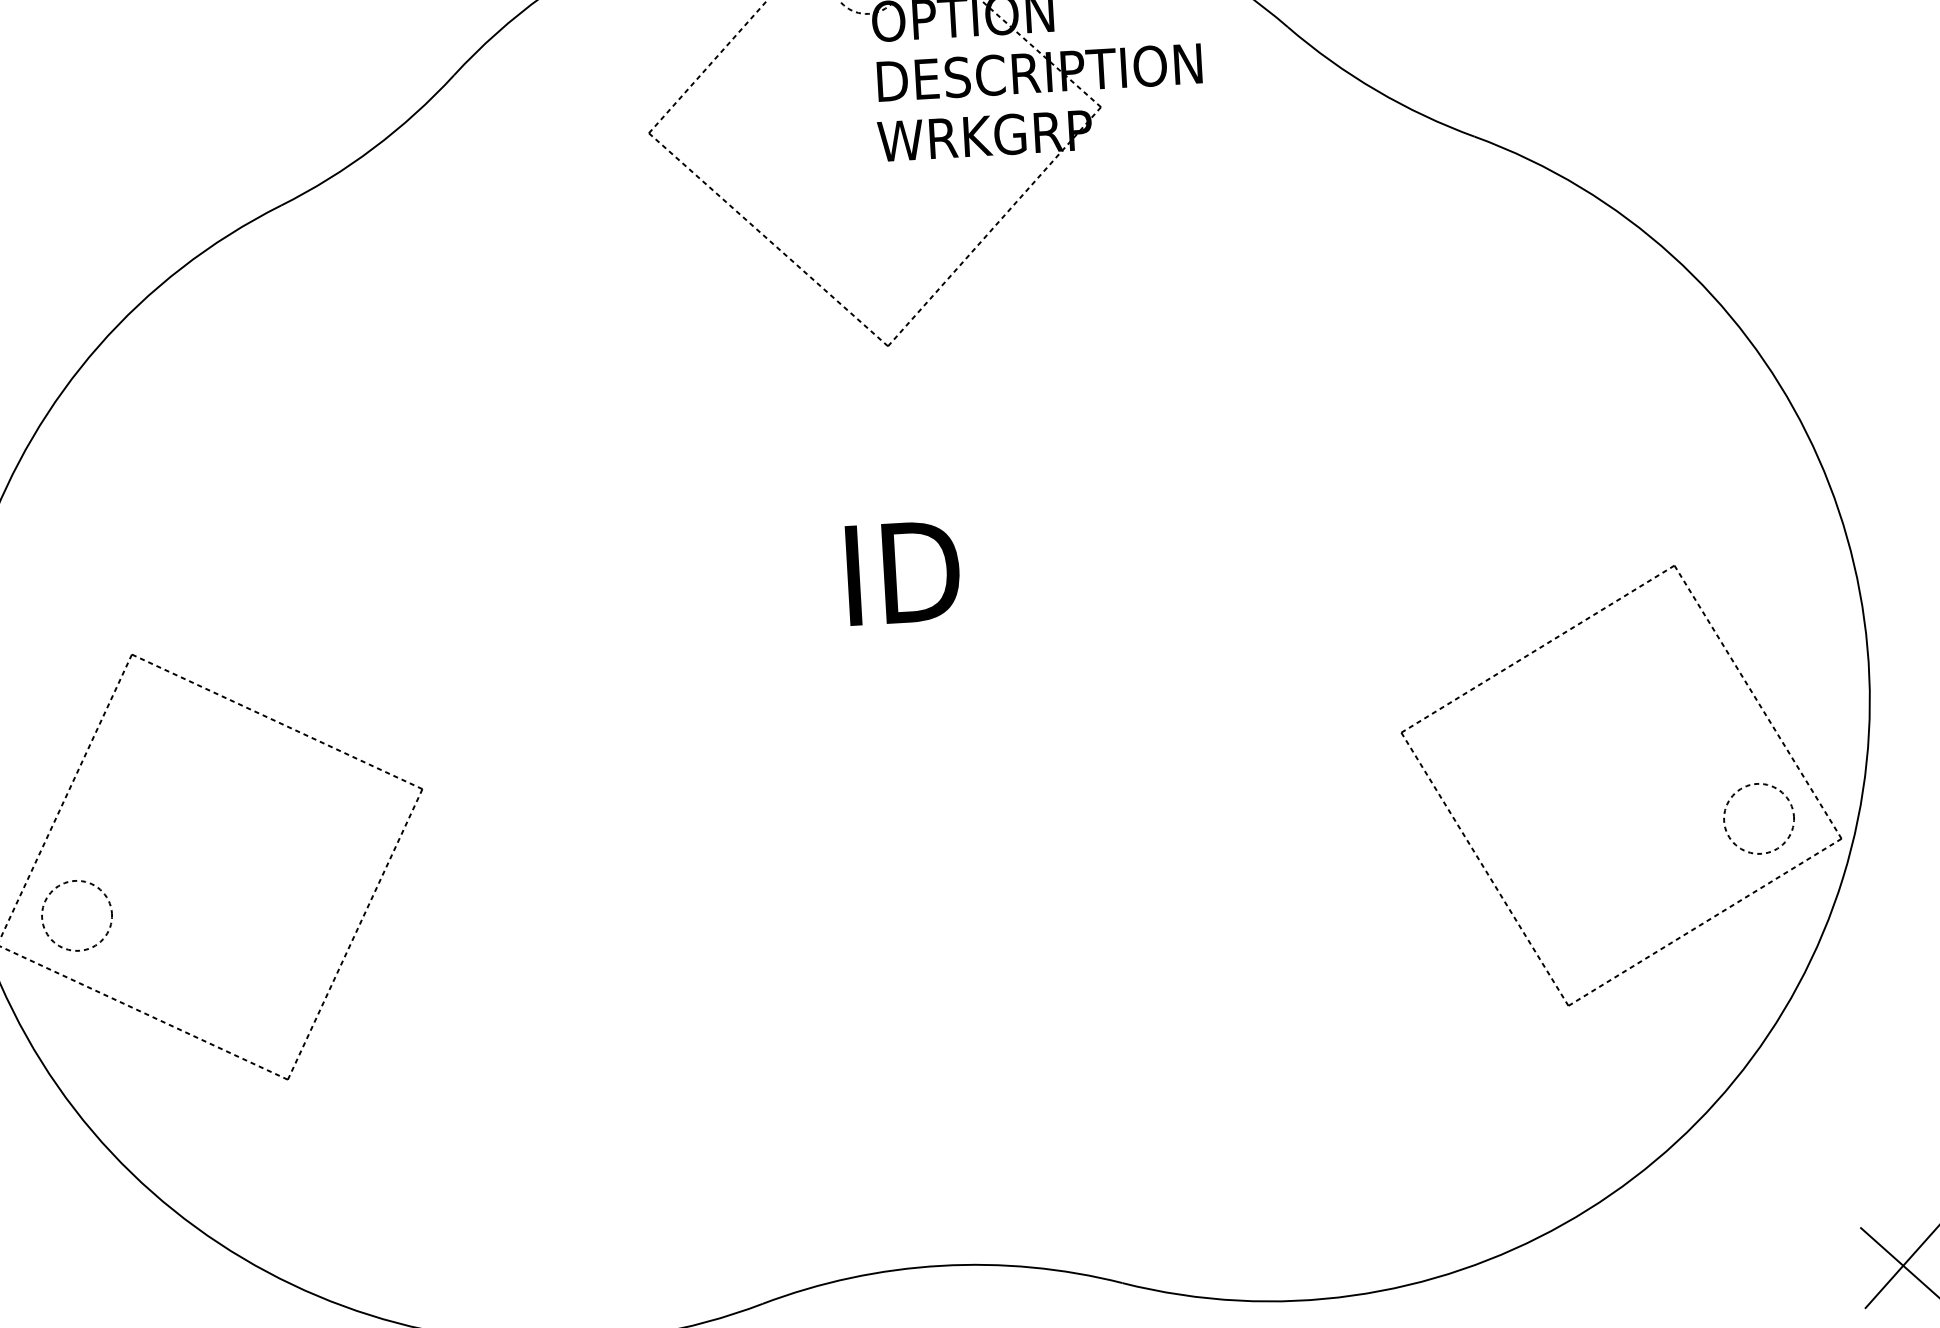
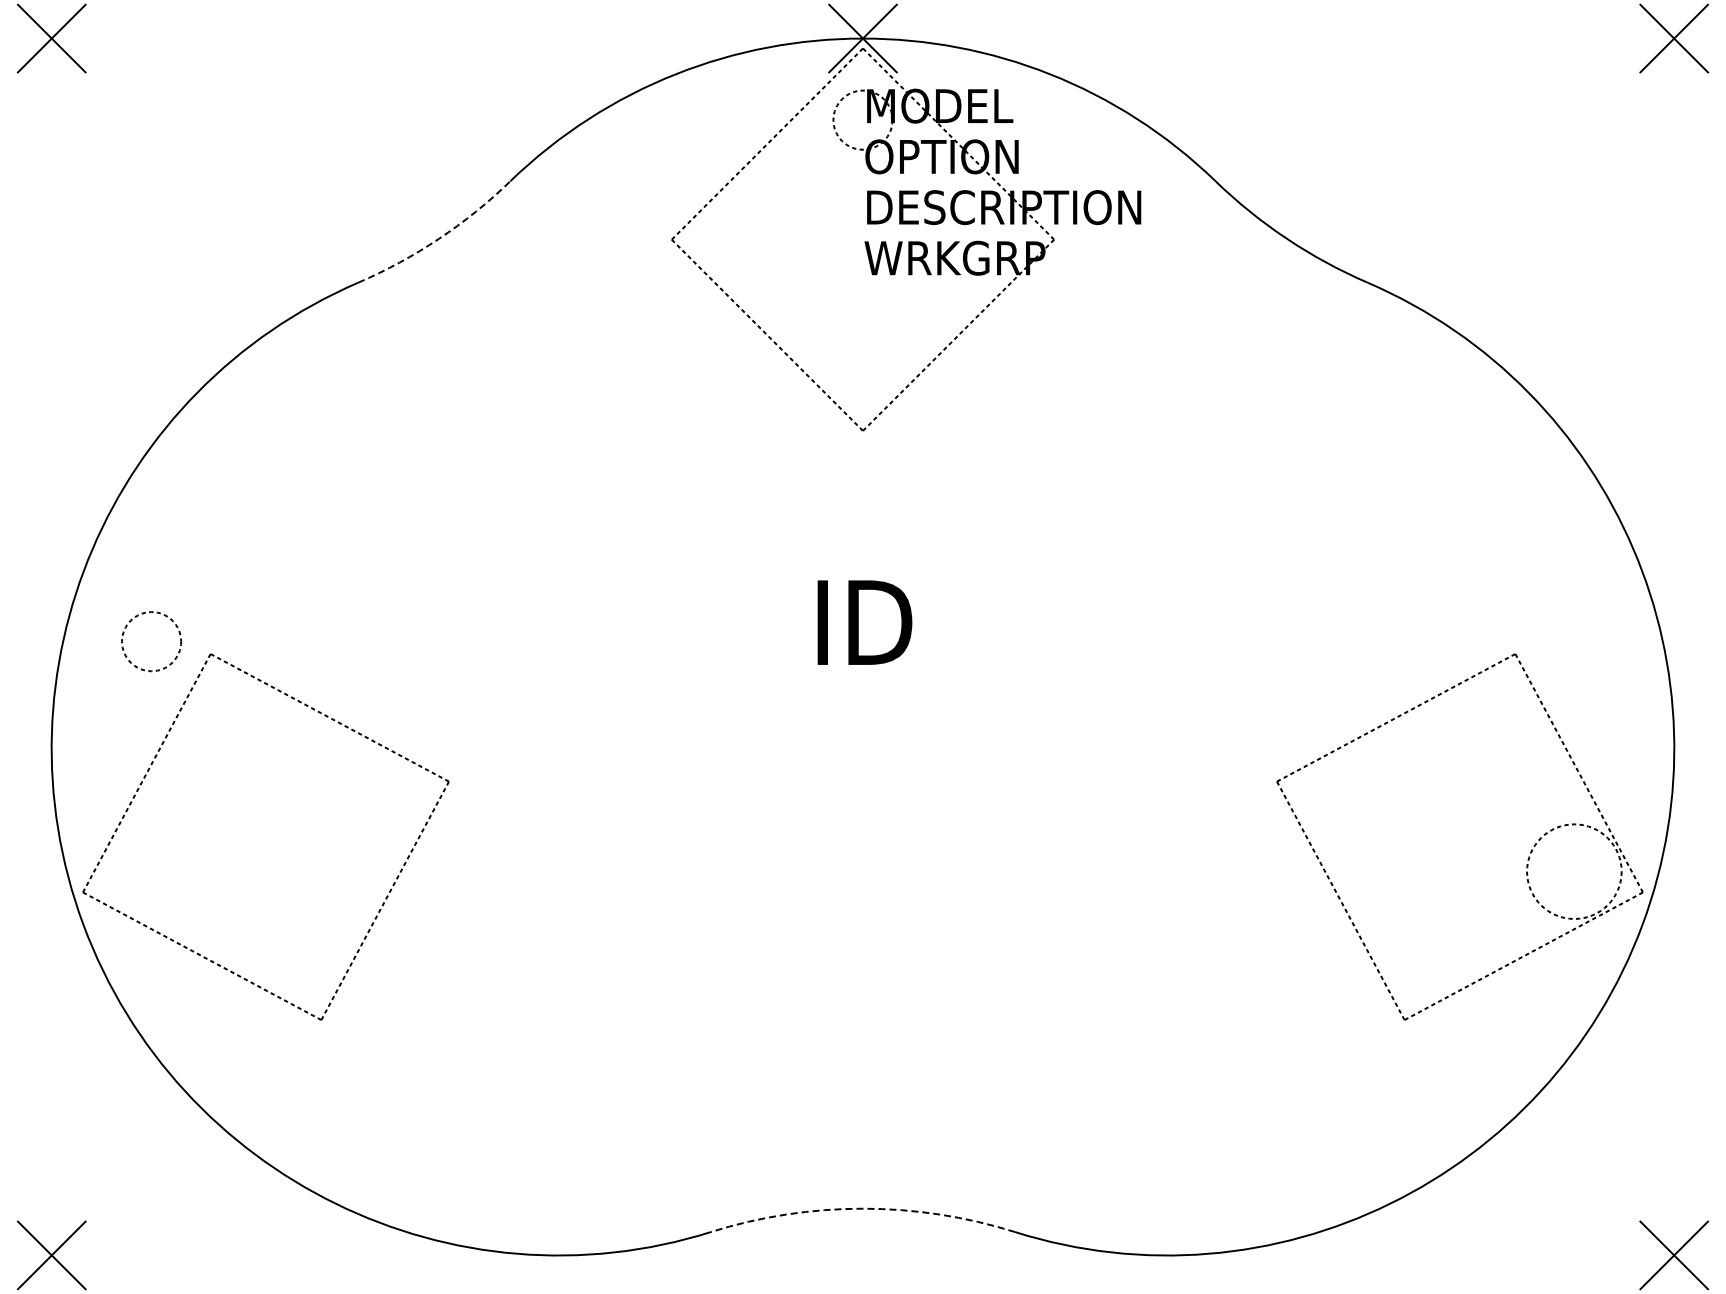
arc: (373, 147) -> (438, 238), solid -> dashed
circle: (1758, 818) -> (1573, 871), size x1.6
circle: (76, 915) -> (151, 641), moved
arc: (940, 1265) -> (862, 1208), solid -> dashed

